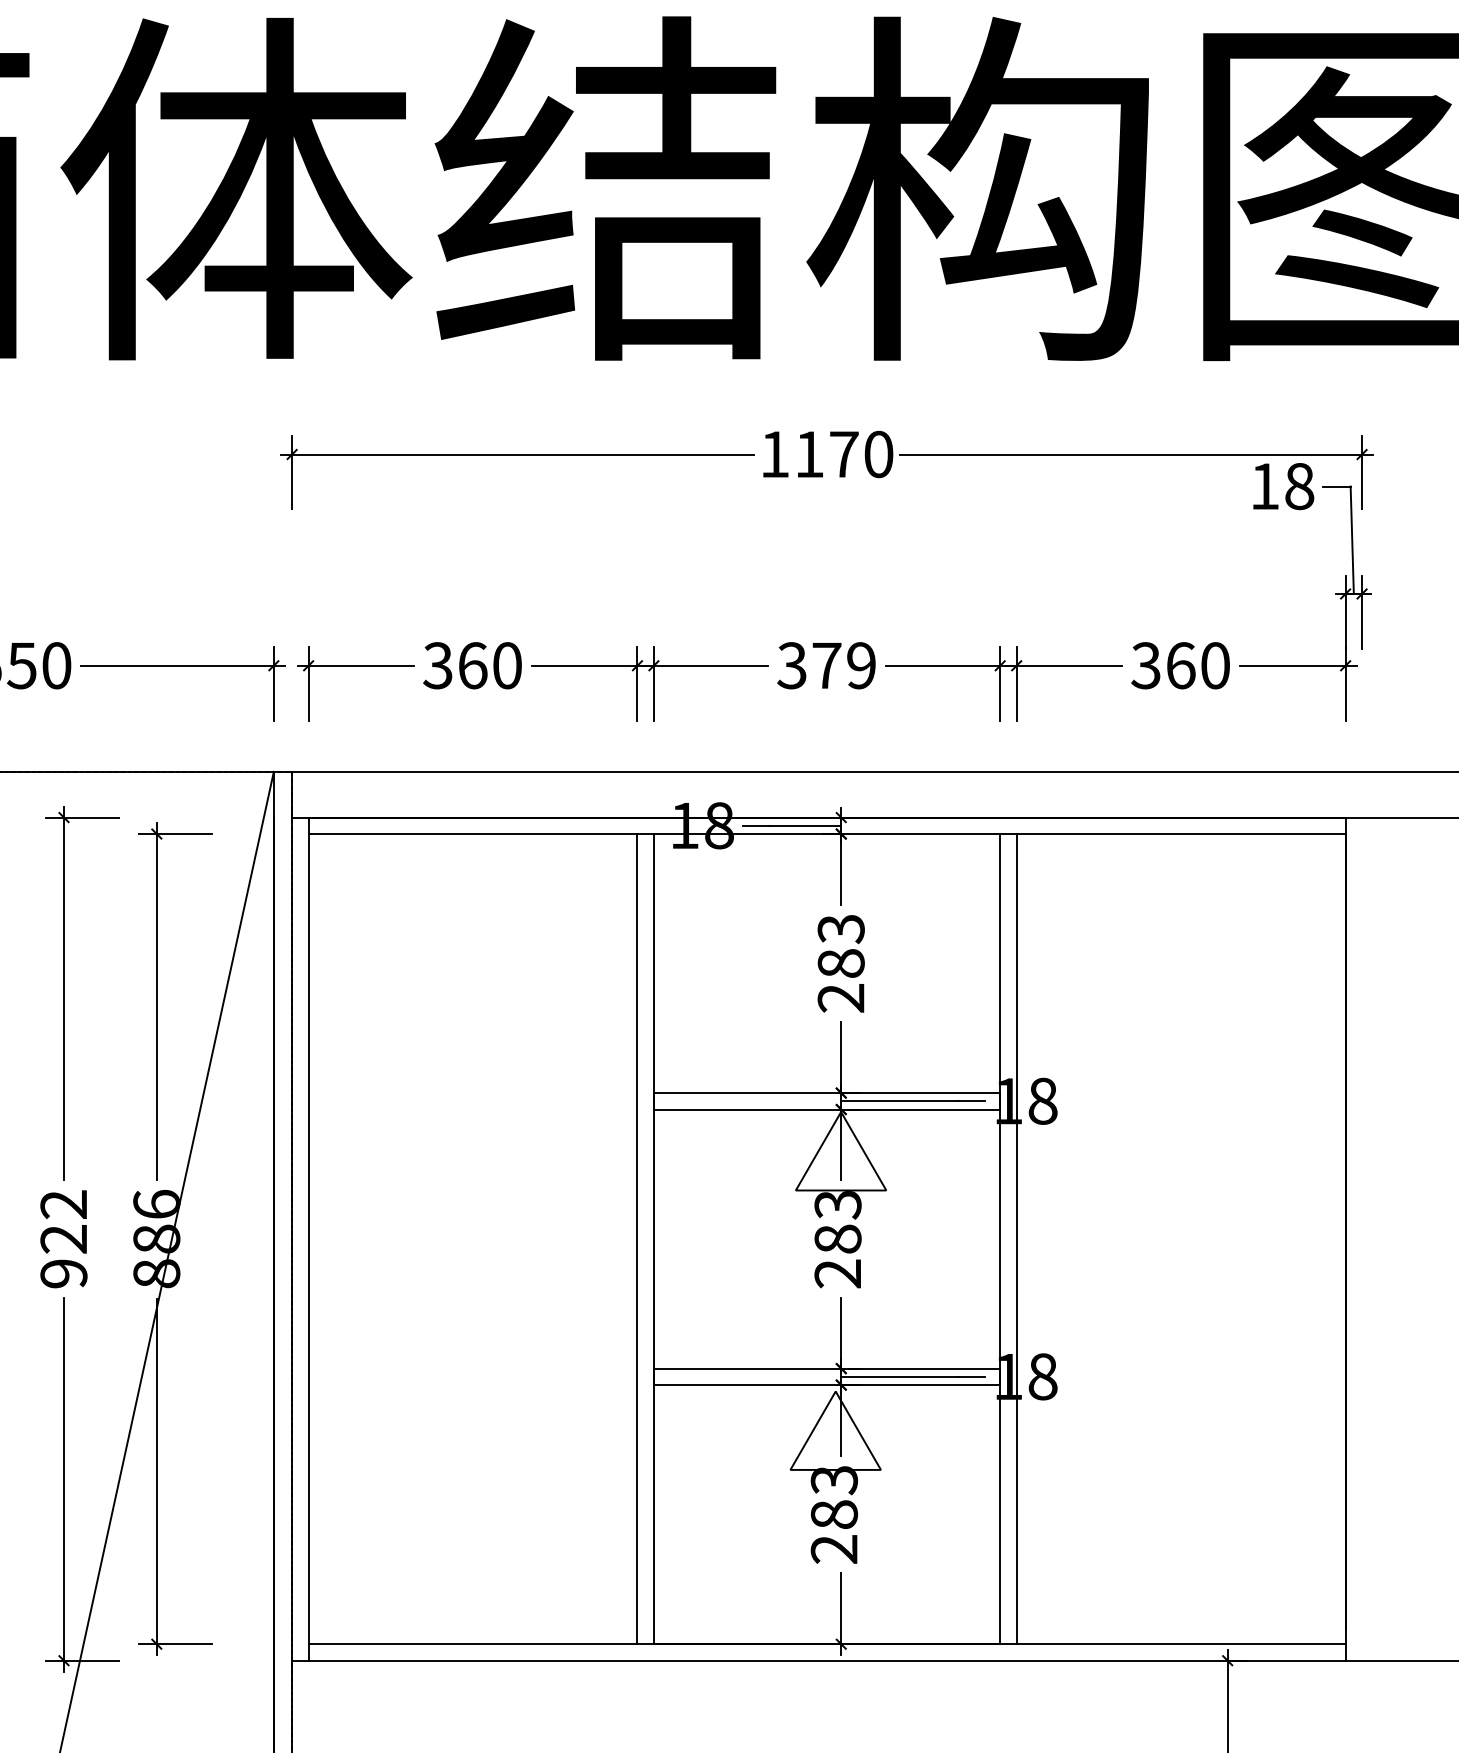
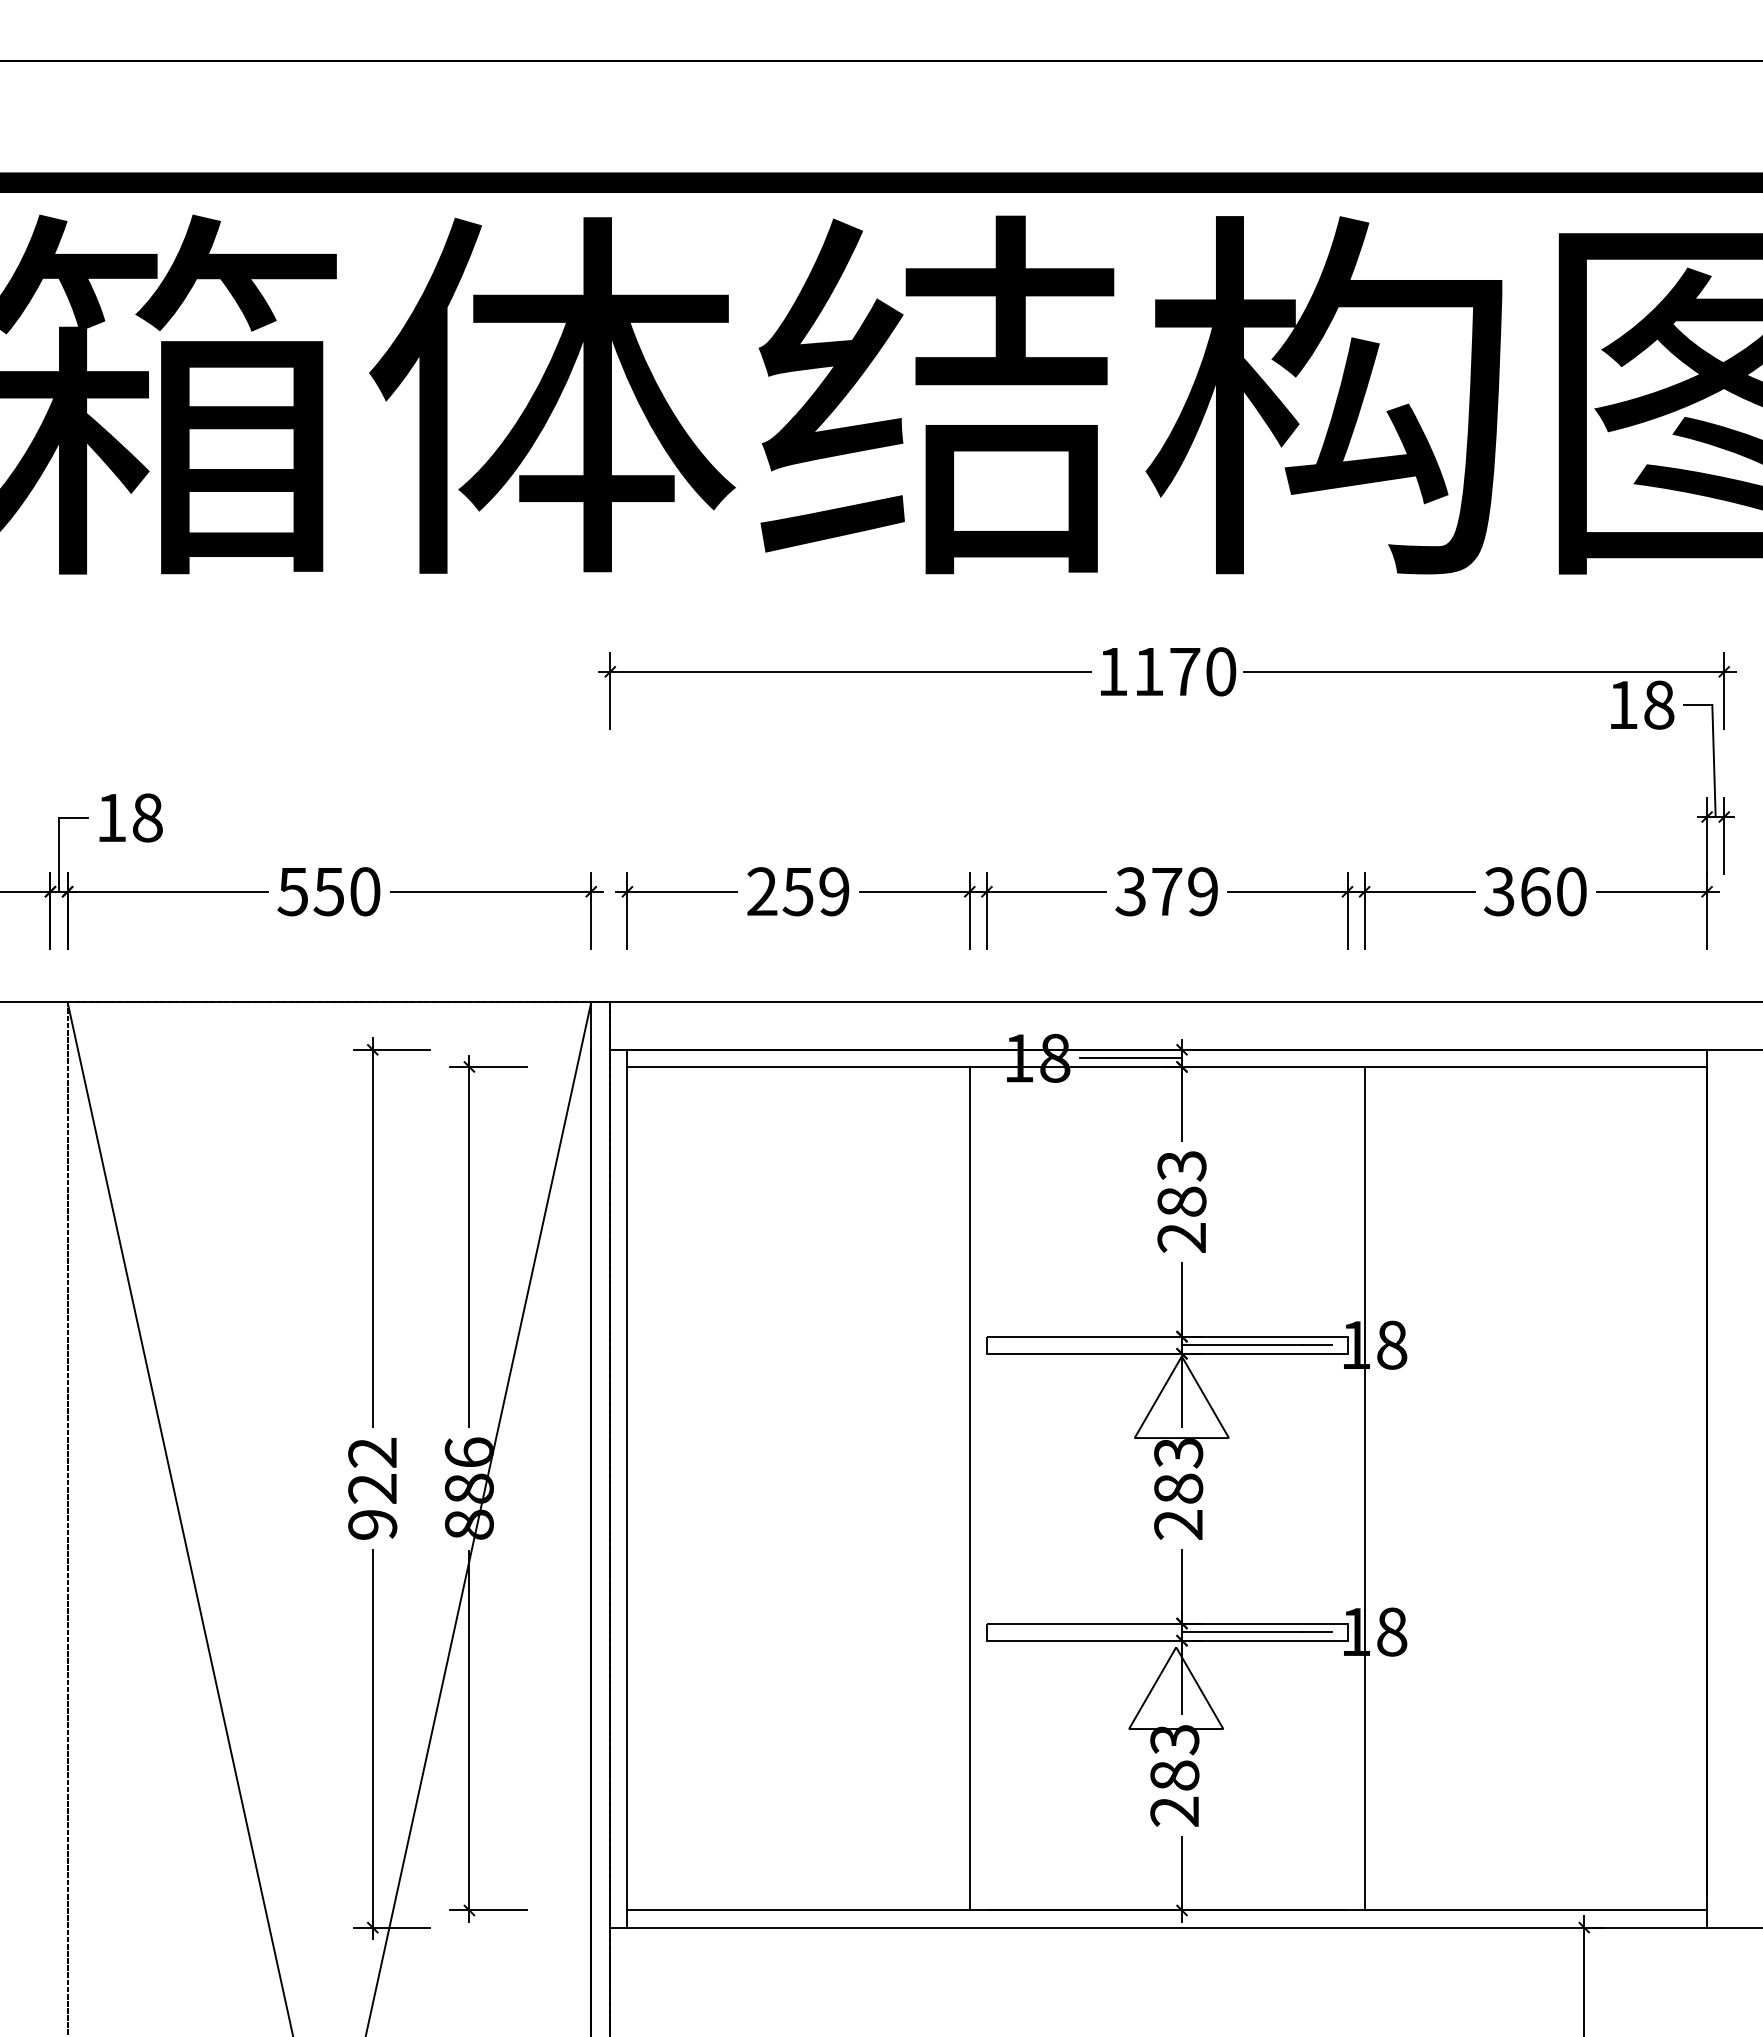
text: (471, 665) -> (797, 891), 360 -> 259
line: (653, 1238) -> (986, 1488), removed
line: (1000, 1238) -> (1347, 1488), removed

